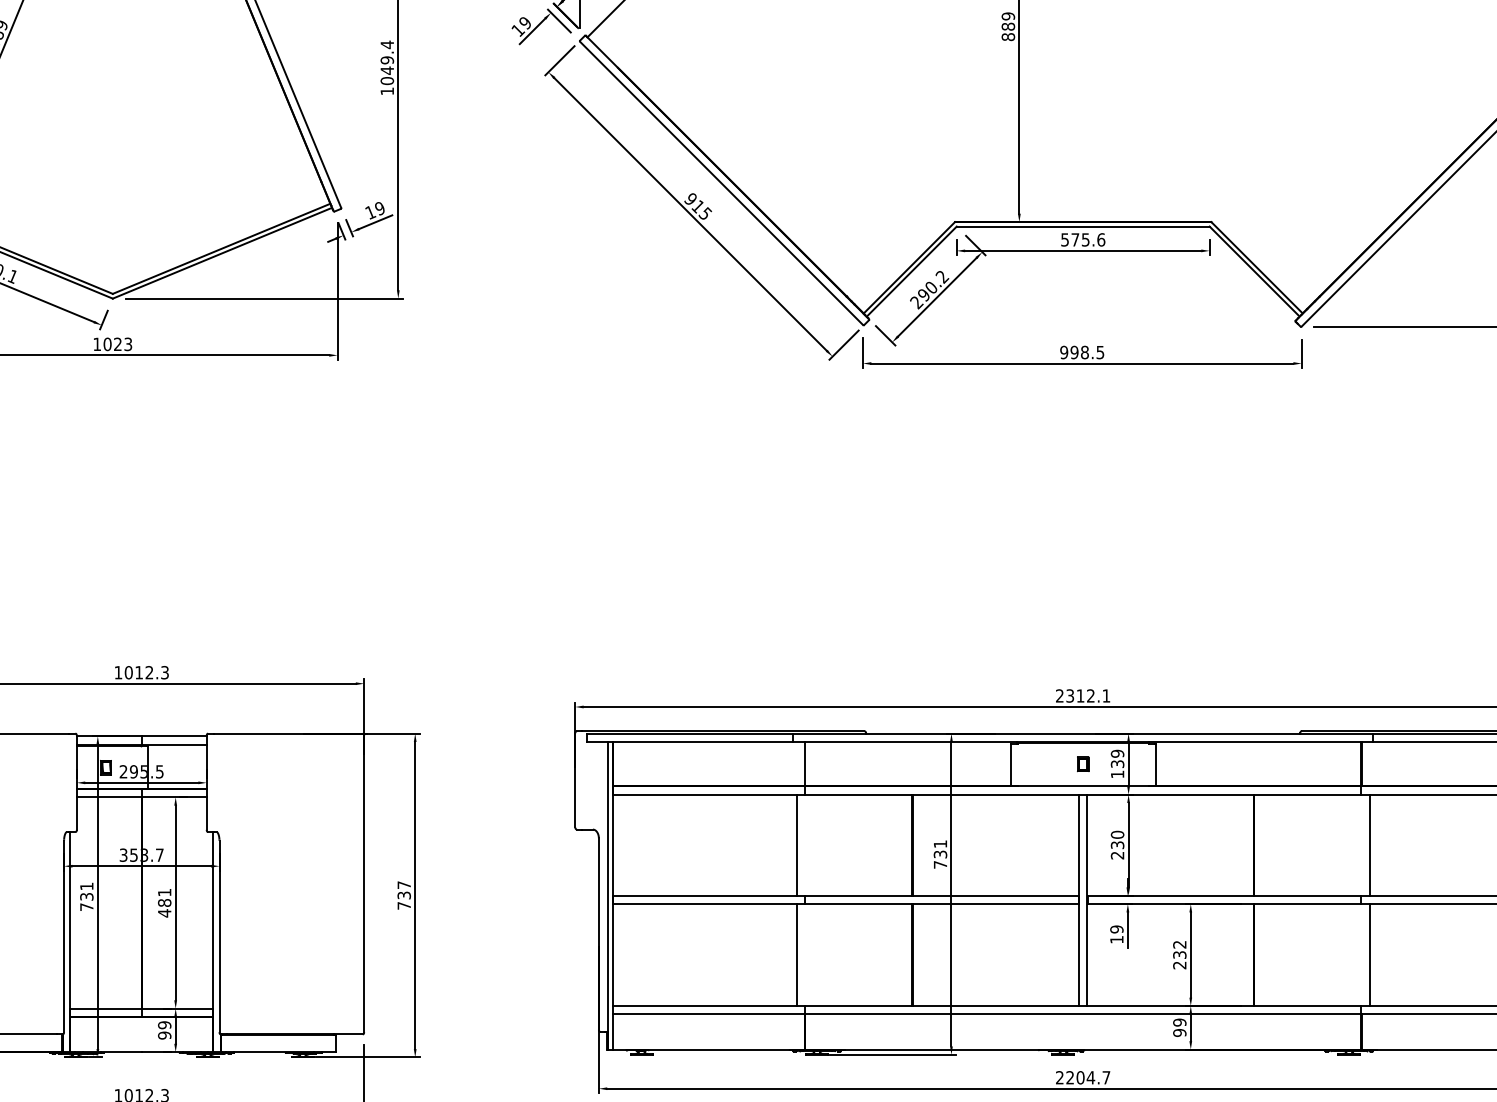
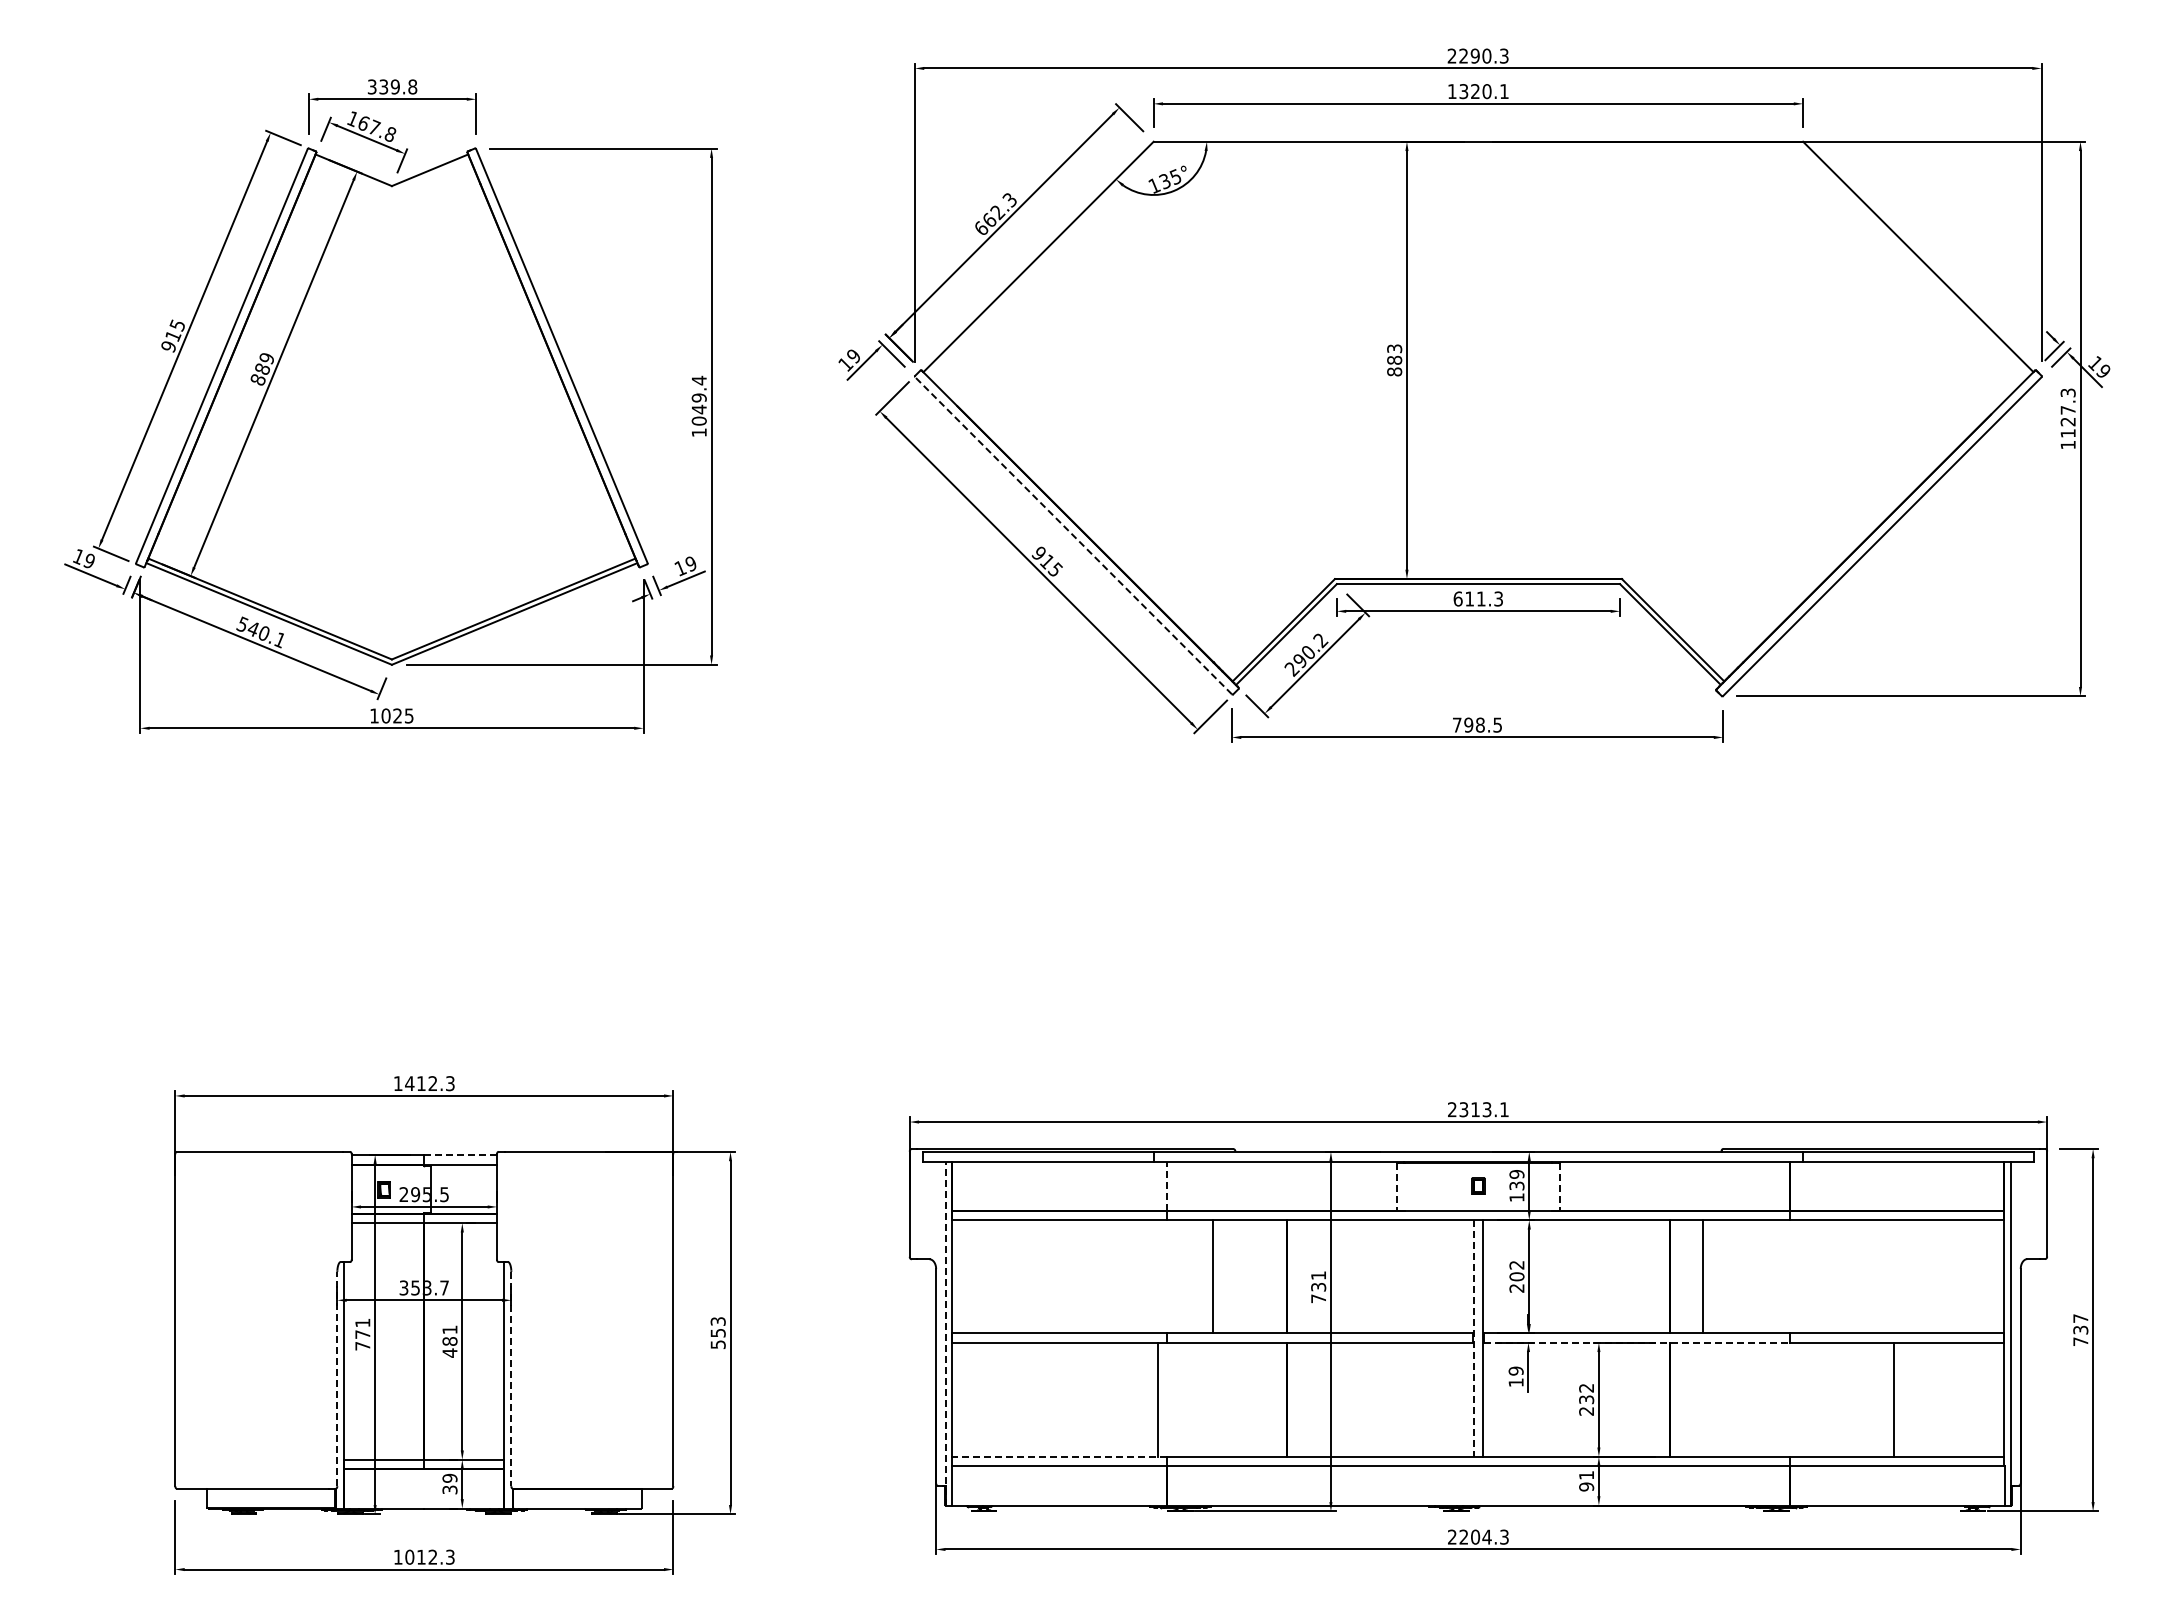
text: (1008, 16) -> (1394, 348), 889 -> 883
line: (721, 183) -> (1073, 535), solid -> dashed
text: (1083, 239) -> (1478, 598), 575.6 -> 611.3
text: (128, 343) -> (409, 715), 1023 -> 1025
text: (1063, 351) -> (1456, 724), 998.5 -> 798.5
text: (128, 672) -> (409, 1083), 1012.3 -> 1412.3
text: (1090, 695) -> (1486, 1109), 2312.1 -> 2313.1
line: (174, 735) -> (460, 1154), solid -> dashed
line: (804, 764) -> (1166, 1186), solid -> dashed
line: (1010, 764) -> (1397, 1186), solid -> dashed
line: (1155, 764) -> (1559, 1186), solid -> dashed
text: (1117, 839) -> (1516, 1270), 230 -> 202
line: (796, 844) -> (1212, 1276), moved
line: (1369, 844) -> (1703, 1276), moved
text: (403, 895) -> (717, 1333), 737 -> 553
line: (607, 895) -> (945, 1333), solid -> dashed
text: (86, 896) -> (362, 1334), 731 -> 771
line: (1078, 901) -> (1473, 1339), solid -> dashed
line: (1225, 903) -> (1637, 1342), solid -> dashed
line: (64, 936) -> (337, 1378), solid -> dashed
line: (219, 936) -> (511, 1379), solid -> dashed
line: (1369, 954) -> (1894, 1399), moved
line: (709, 1005) -> (1059, 1456), solid -> dashed
text: (1179, 1022) -> (1586, 1475), 99 -> 91
text: (164, 1035) -> (449, 1489), 99 -> 39
text: (1106, 1077) -> (1504, 1536), 2204.7 -> 2204.3

